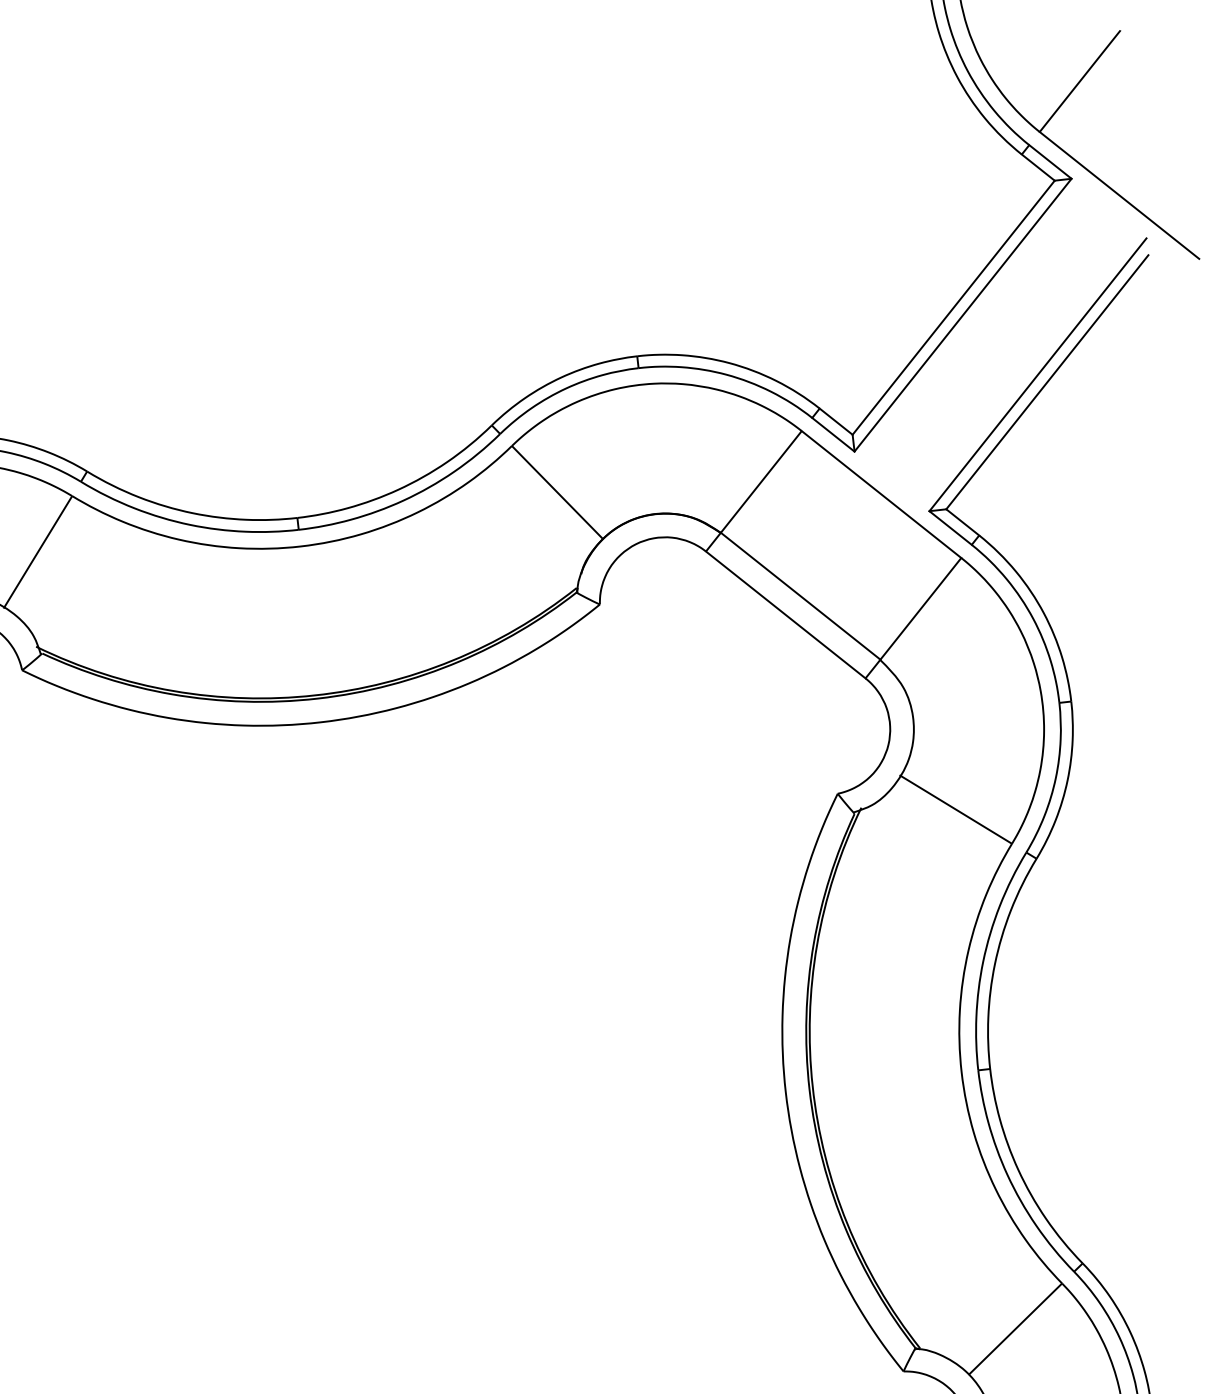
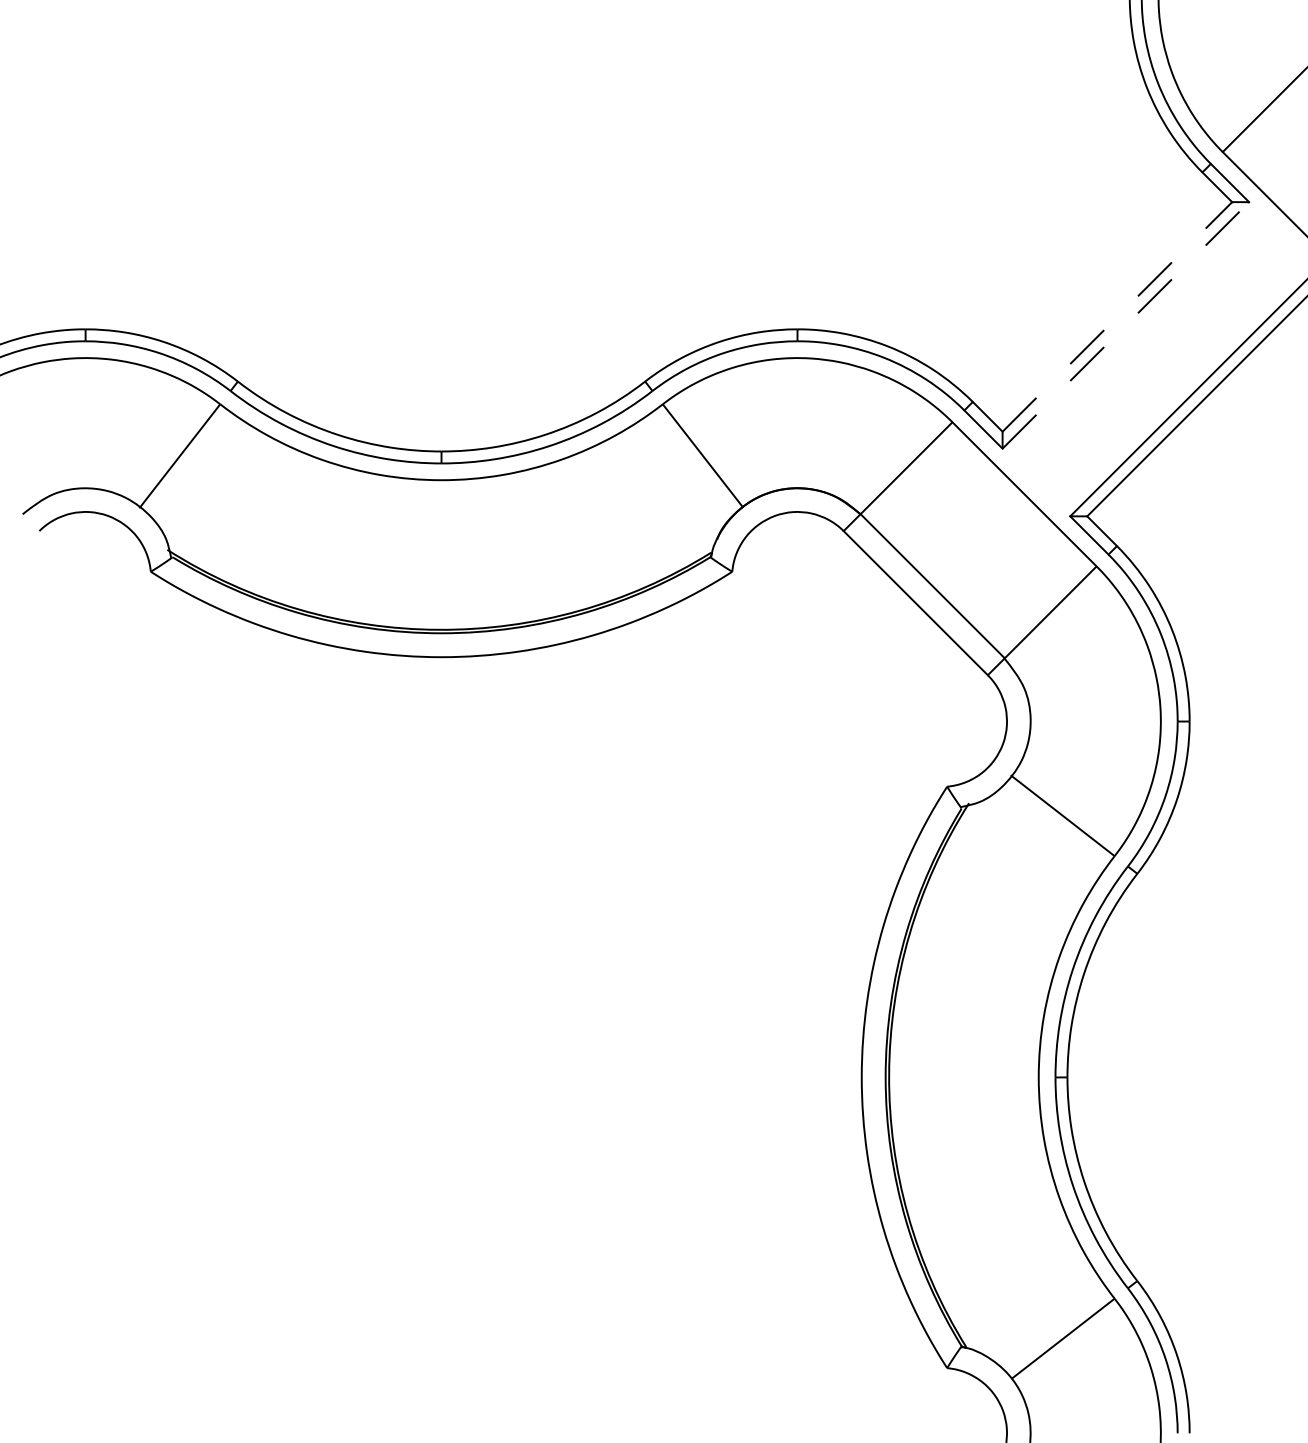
line: (953, 307) -> (1117, 316), solid -> dashed
line: (963, 315) -> (1126, 325), solid -> dashed

